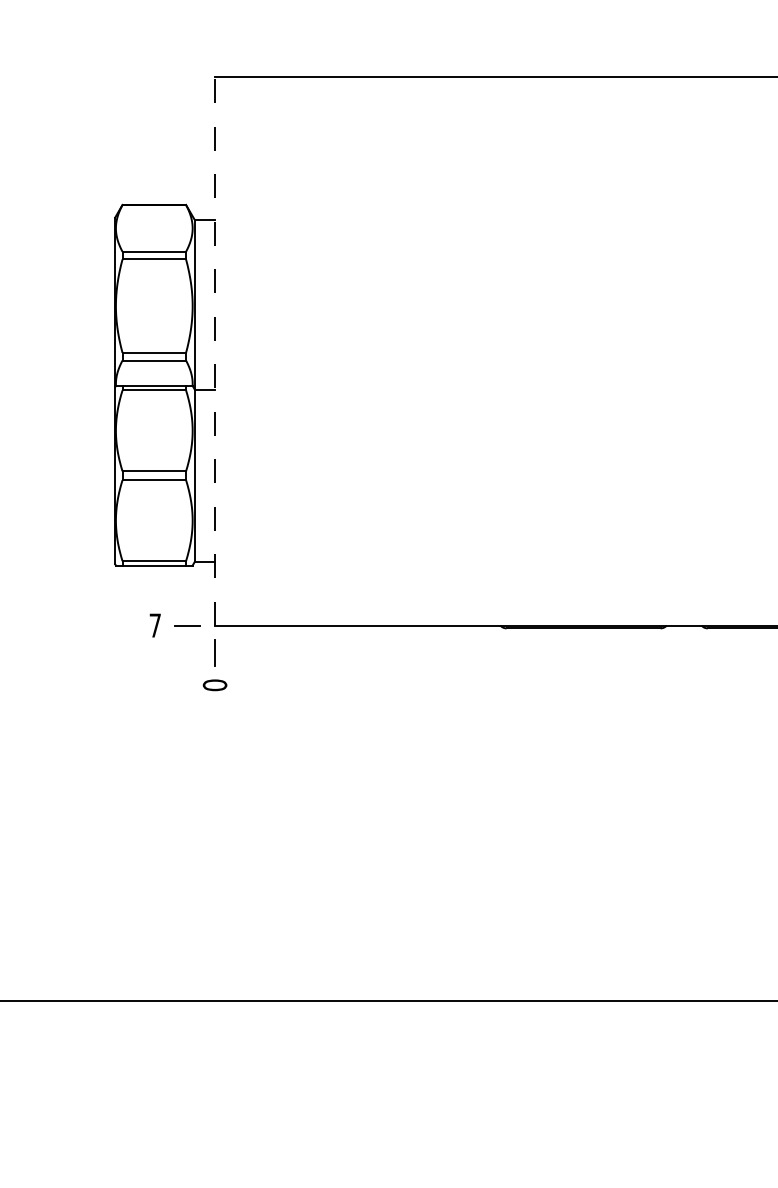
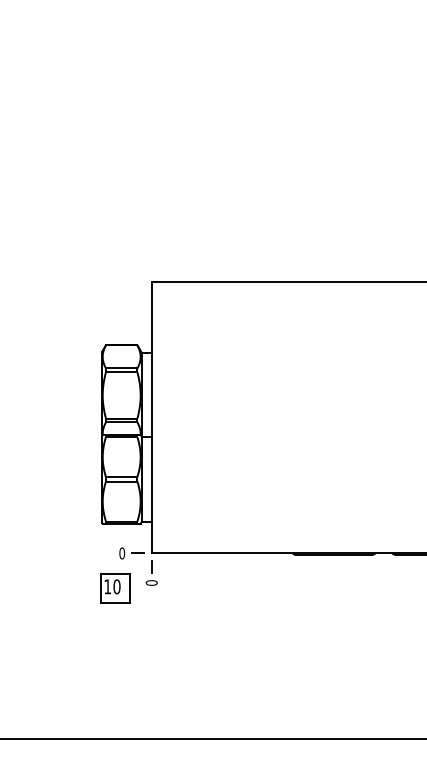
line: (214, 350) -> (151, 417), dashed -> solid
text: (155, 625) -> (122, 553), 7 -> 0
part: (141, 696) -> (115, 588), added

